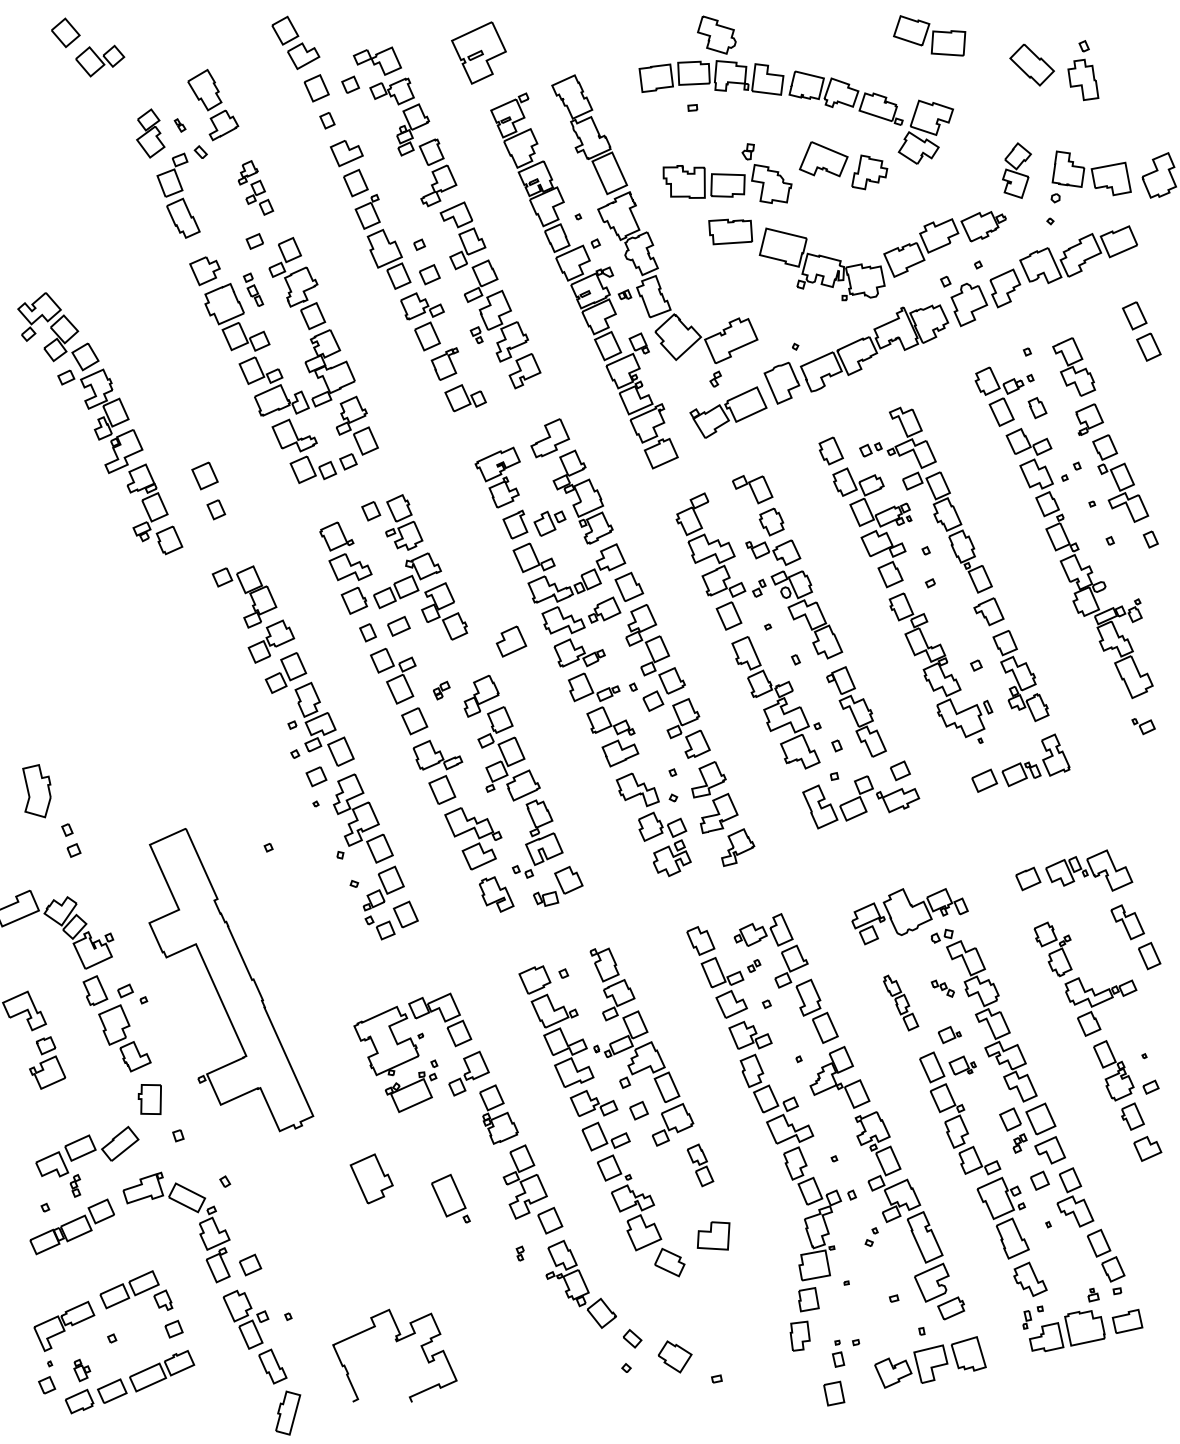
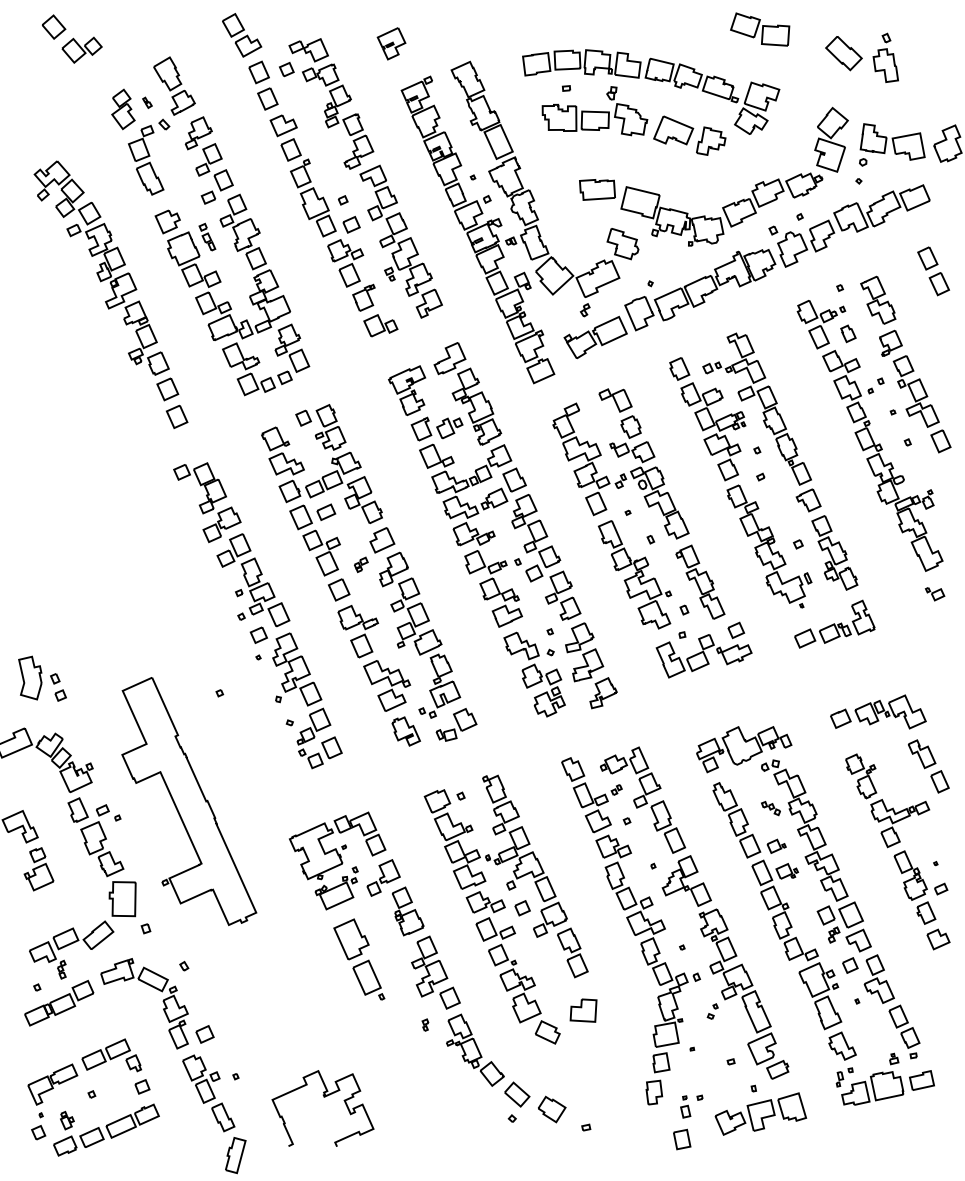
part: (716, 34) -> (622, 243), moved
part: (478, 53) -> (391, 44), size x0.62
part: (327, 120) -> (267, 98), size x1.67
part: (1016, 170) -> (831, 139), size x1.43
part: (727, 173) -> (594, 111), moved
part: (255, 187) -> (209, 153), size x1.67
part: (100, 423) -> (101, 267), moved
part: (215, 509) -> (176, 416), size x1.43
part: (1150, 539) -> (940, 441), size x1.67
part: (367, 632) -> (300, 517), size x1.67
part: (511, 641) -> (382, 540), moved
part: (36, 791) -> (30, 678), moved
part: (900, 1002) -> (736, 819), size x1.67
part: (149, 1099) -> (122, 899), size x1.43
part: (700, 1165) -> (572, 953), size x1.43
part: (371, 1178) -> (351, 939), moved
part: (632, 1338) -> (517, 1094), size x1.67

